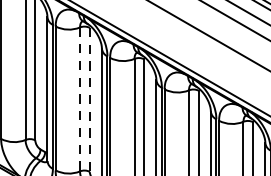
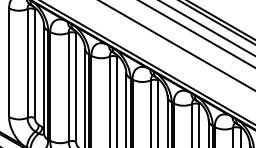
line: (79, 99) -> (68, 87), dashed -> solid
line: (90, 101) -> (76, 88), dashed -> solid

